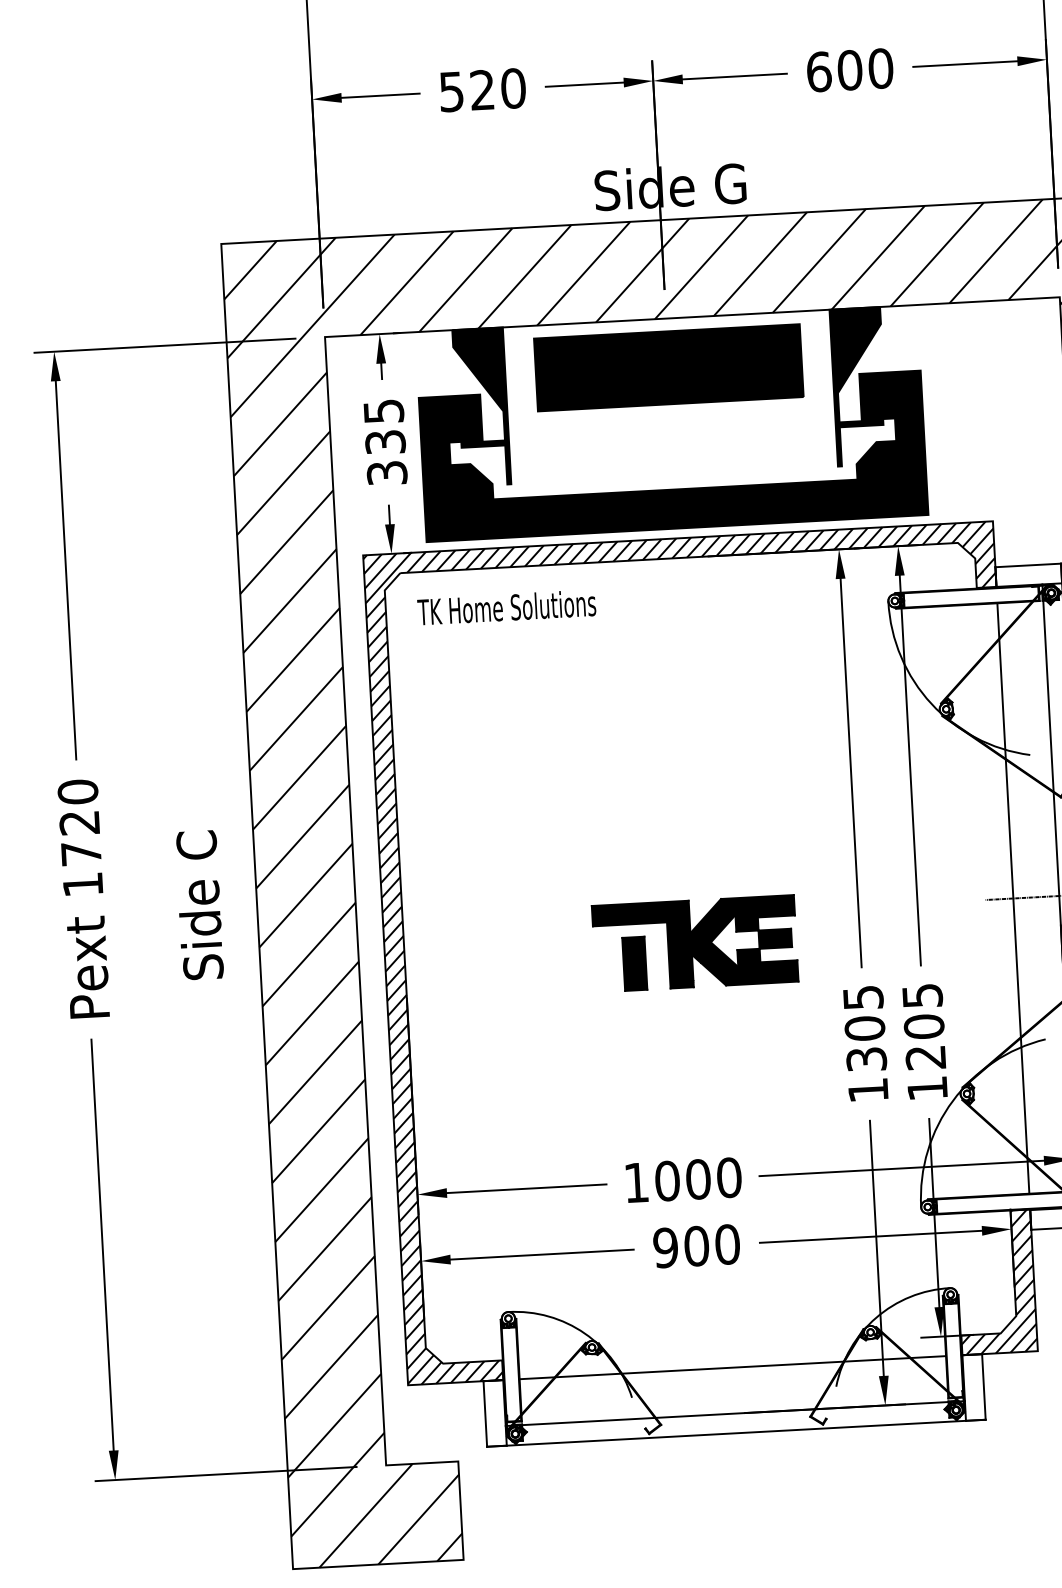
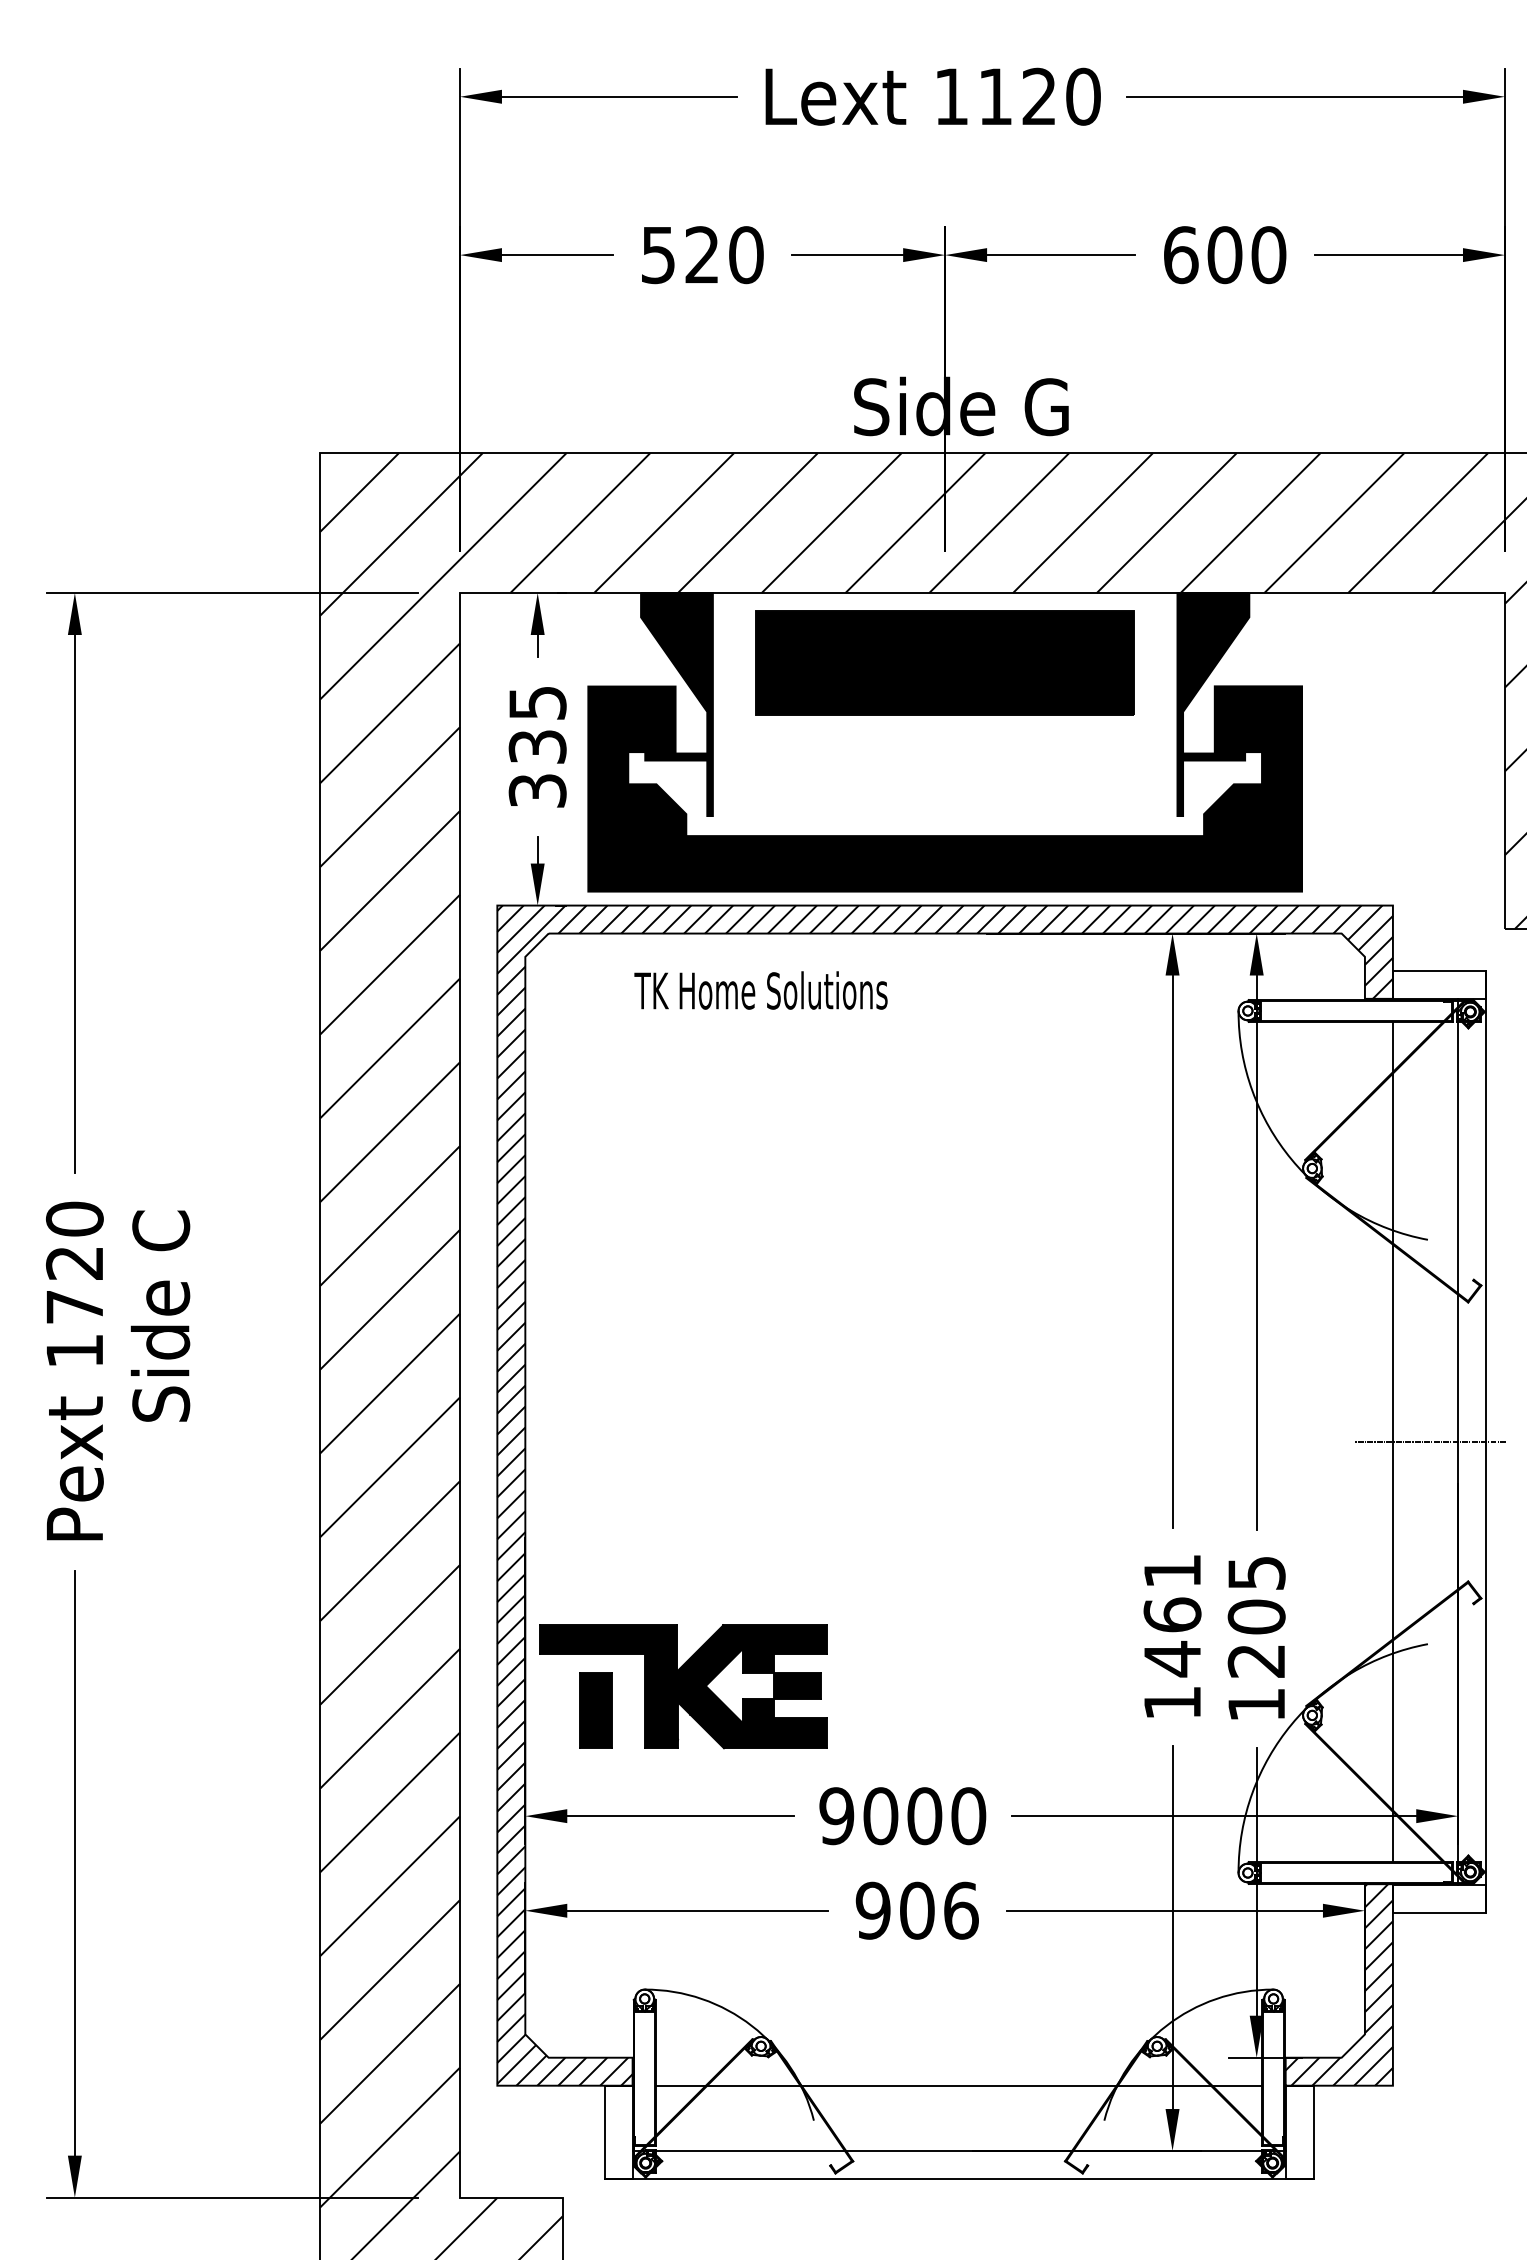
text: (506, 607) -> (760, 990), moved
text: (199, 904) -> (160, 1315), moved
part: (695, 943) -> (683, 1686), moved
text: (864, 1029) -> (1172, 1616), 1305 -> 1461
text: (636, 1183) -> (836, 1816), 1000 -> 9000
text: (727, 1244) -> (961, 1910), 900 -> 906

